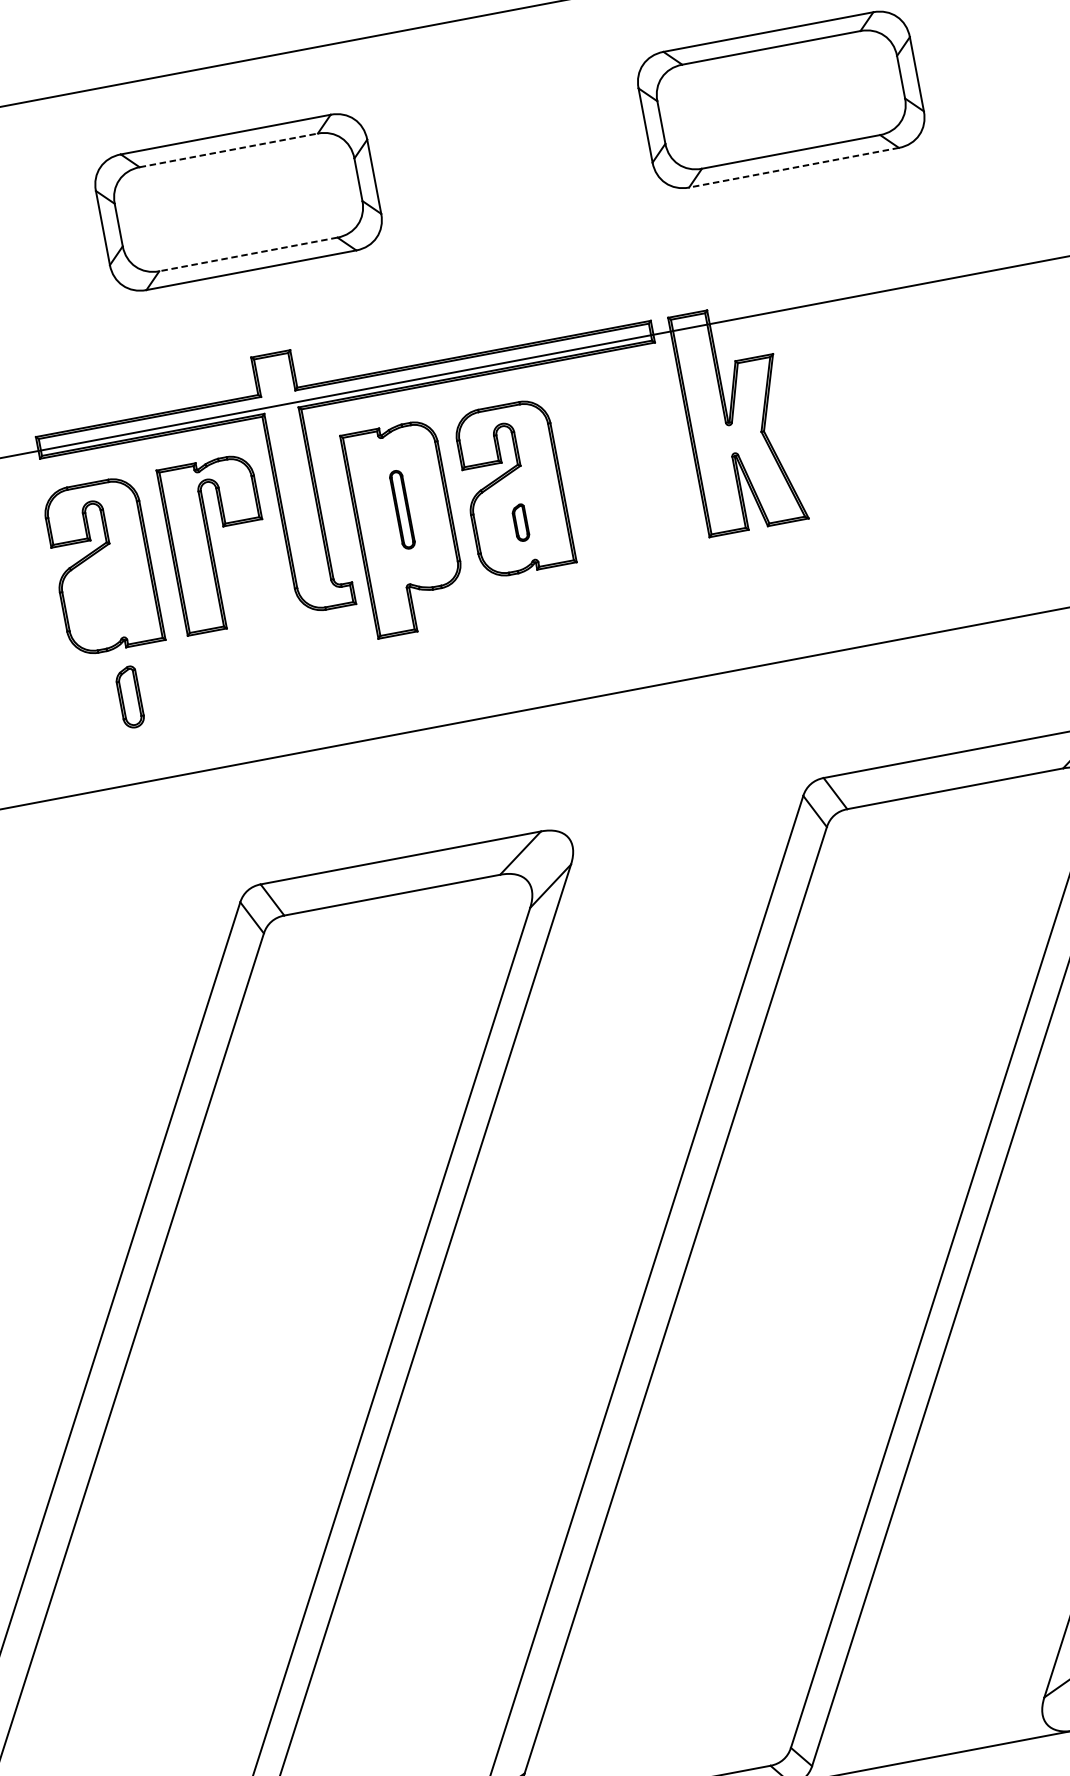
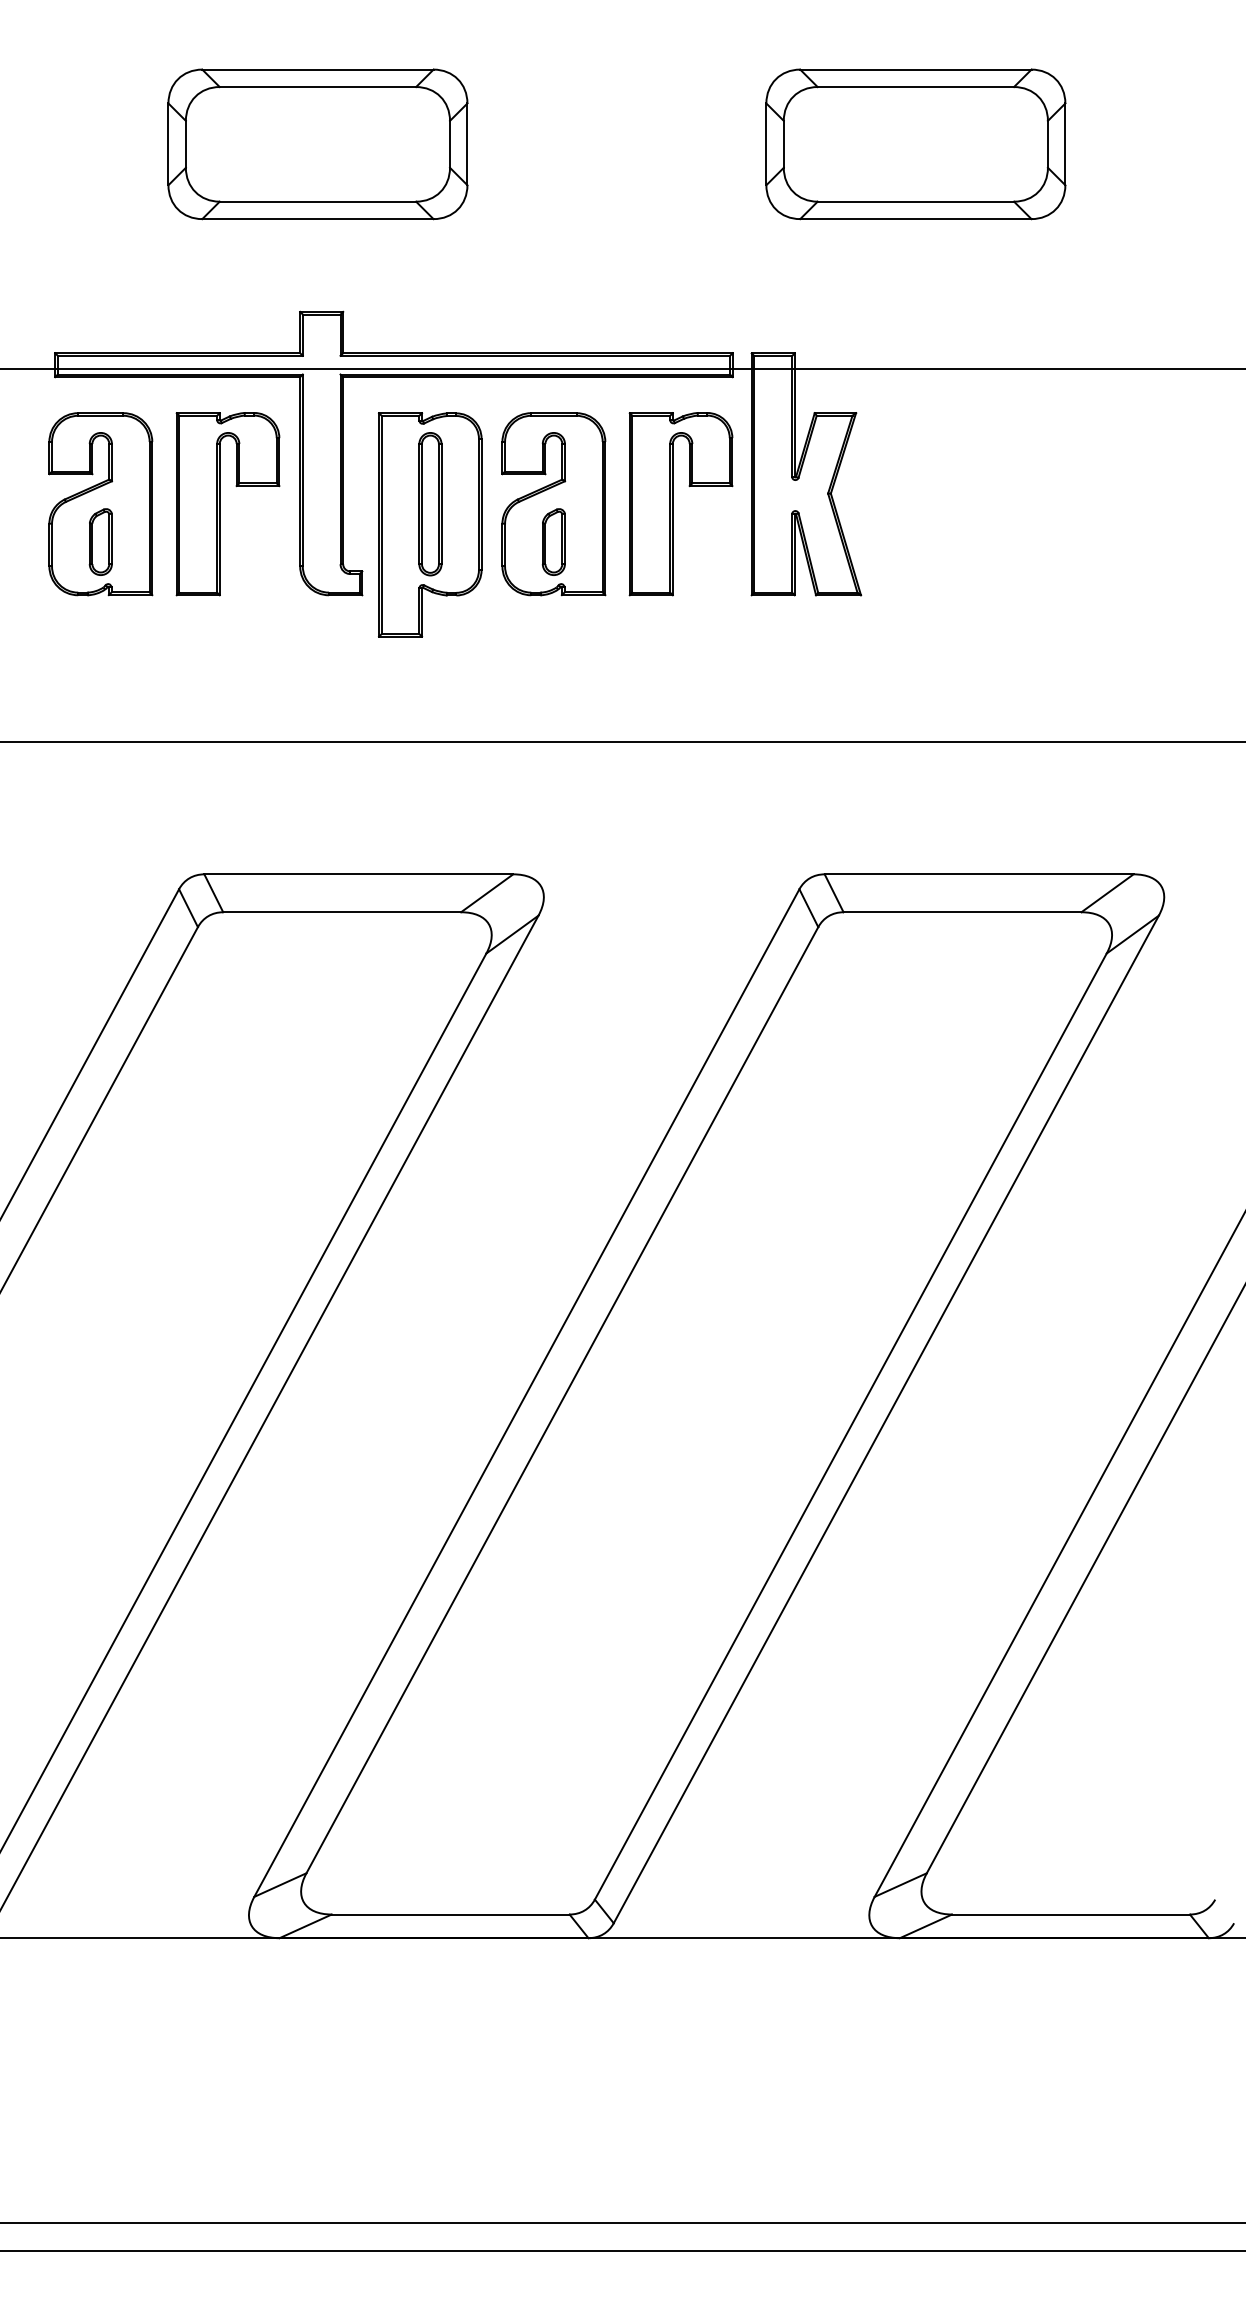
line: (229, 150) -> (318, 87), dashed -> solid
line: (793, 168) -> (915, 219), dashed -> solid
line: (247, 254) -> (317, 201), dashed -> solid
part: (623, 468) -> (673, 504), added
part: (402, 509) -> (430, 504), size x1.67
part: (520, 522) -> (553, 541), size x1.67
part: (129, 696) -> (100, 541), moved

